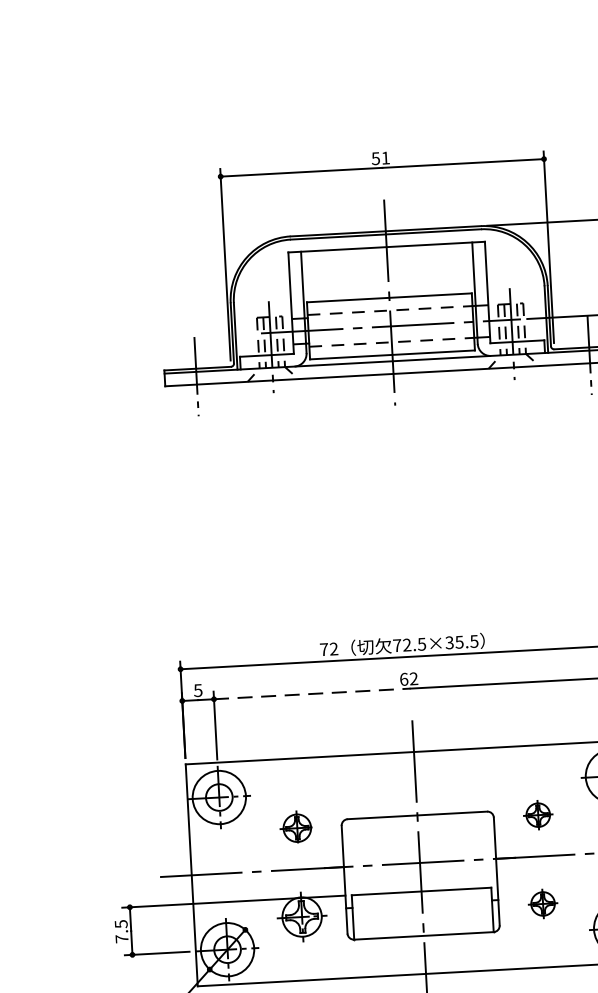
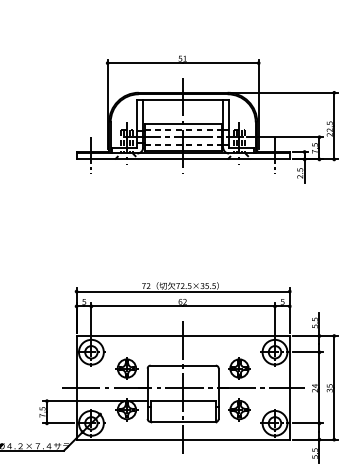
line: (312, 694) -> (137, 306), dashed -> solid
part: (538, 815) -> (239, 368), size x1.67
part: (296, 828) -> (126, 368), size x1.43
part: (543, 902) -> (239, 409), size x1.67

